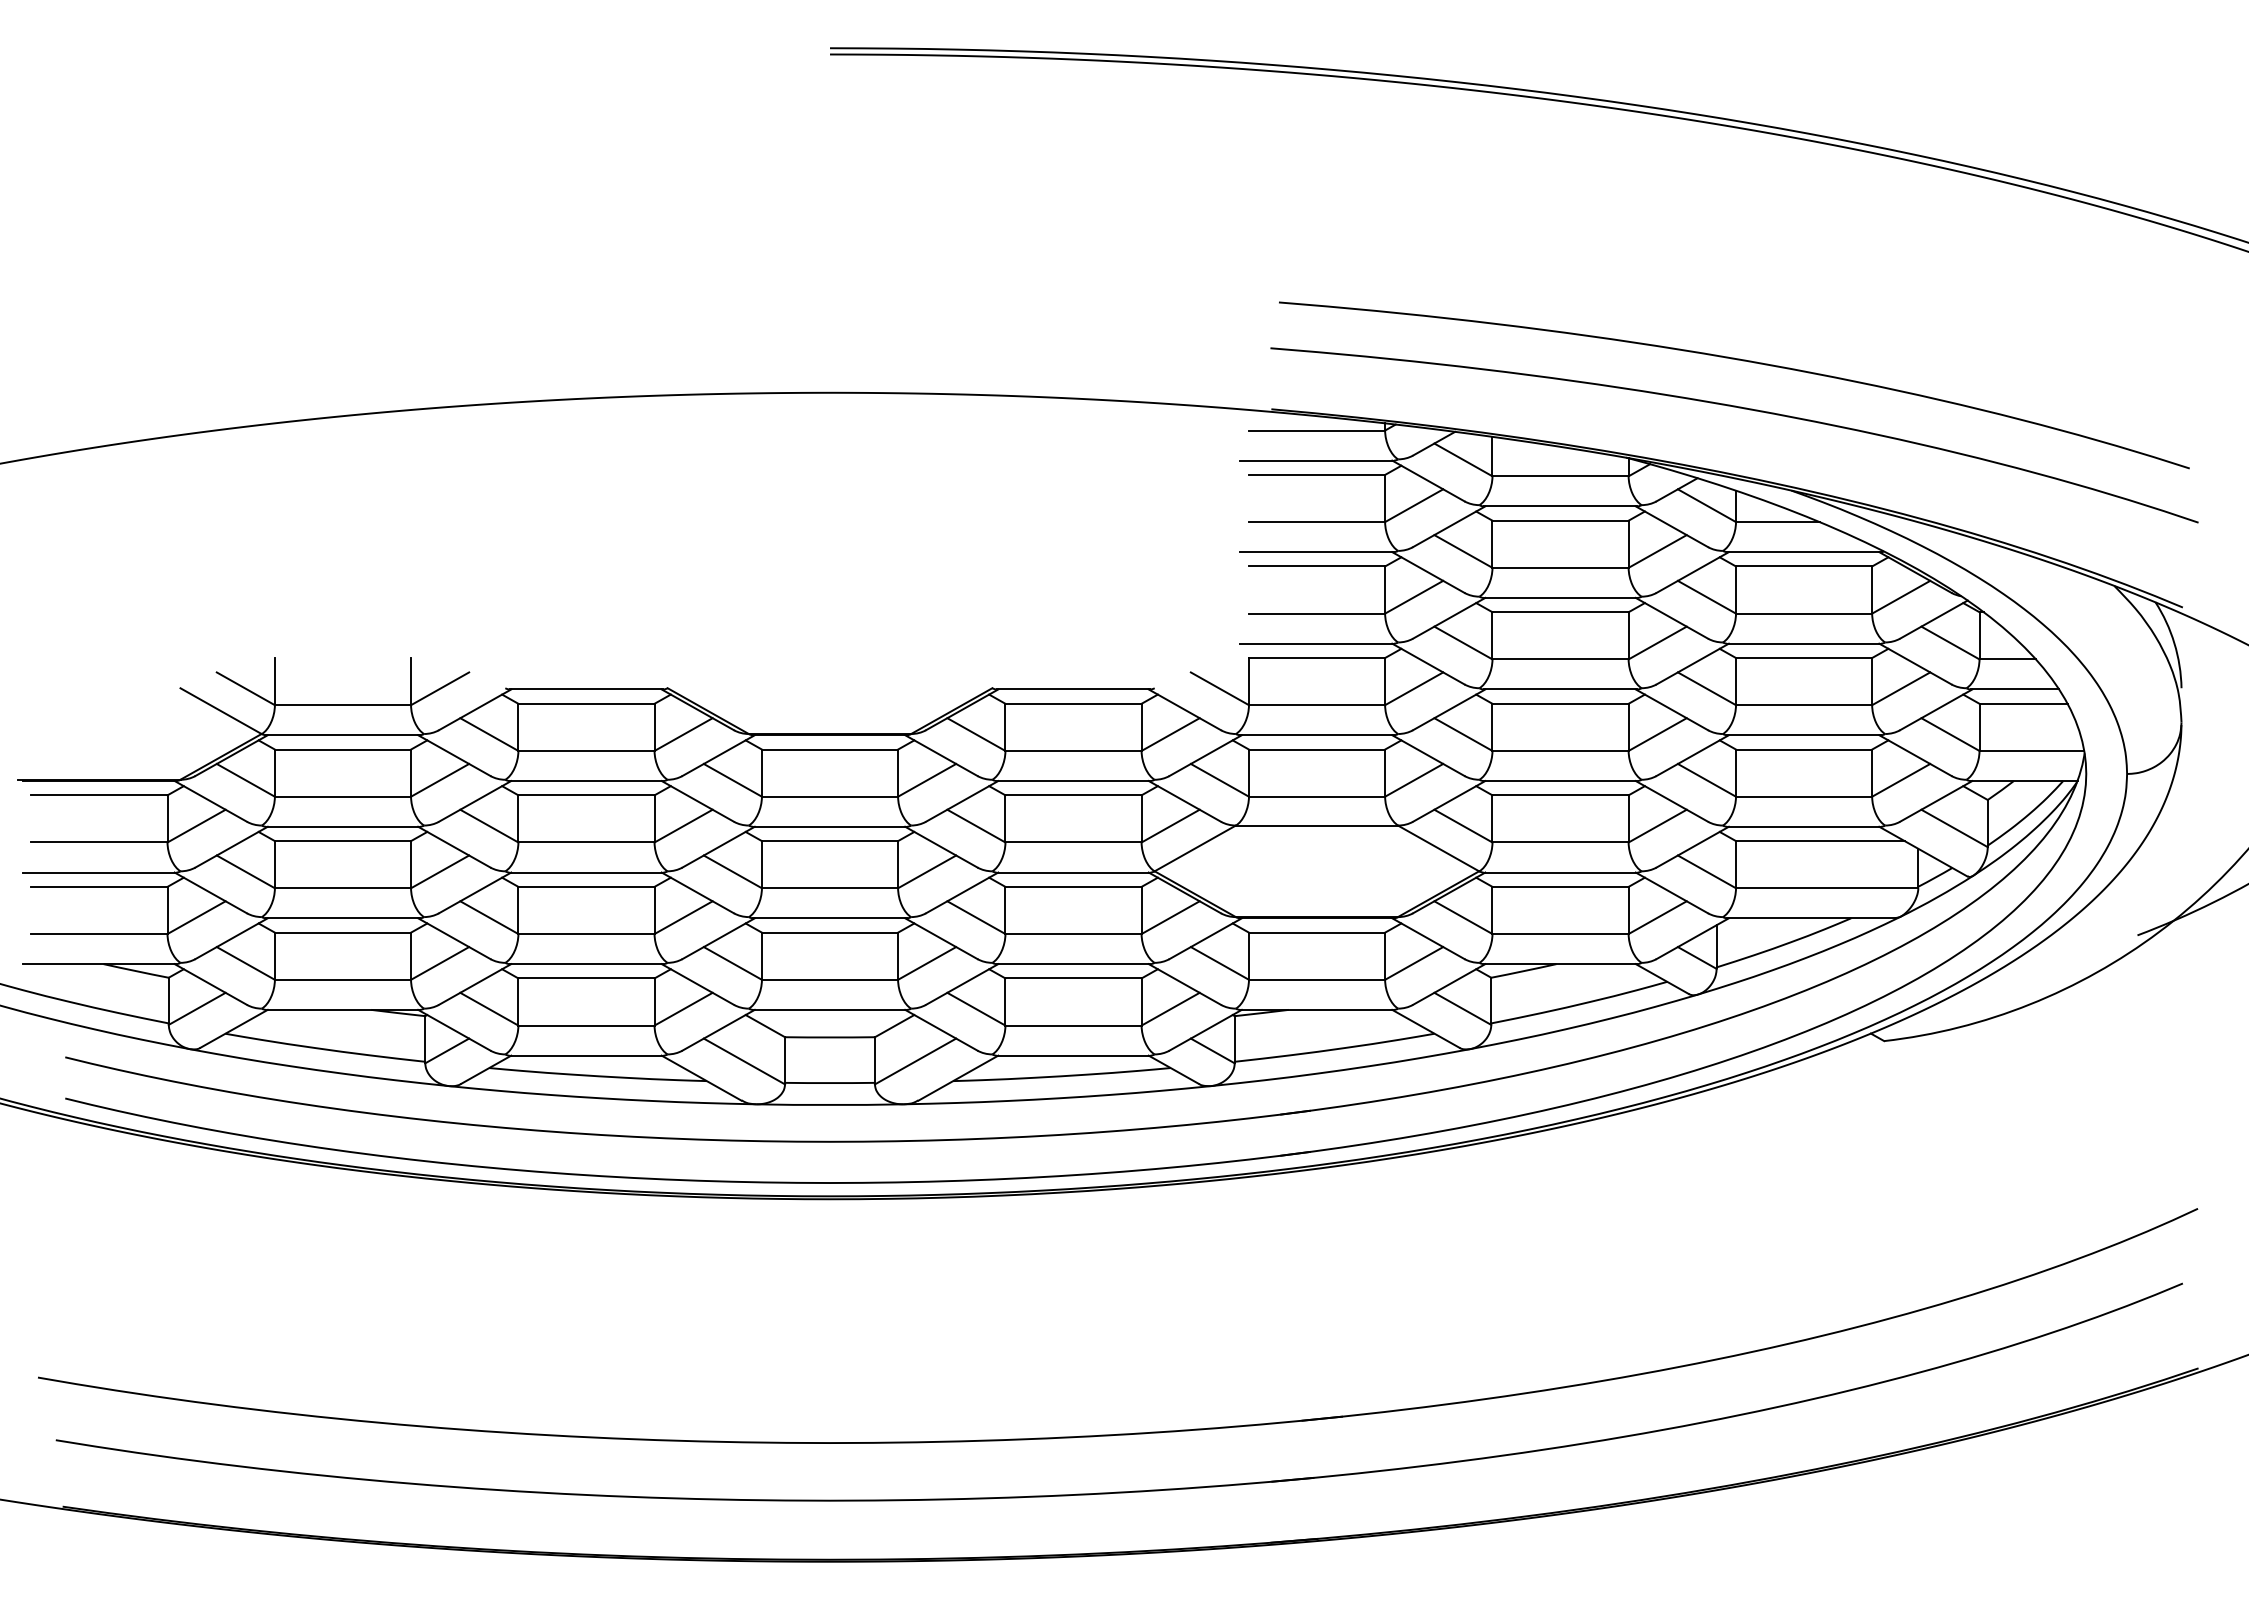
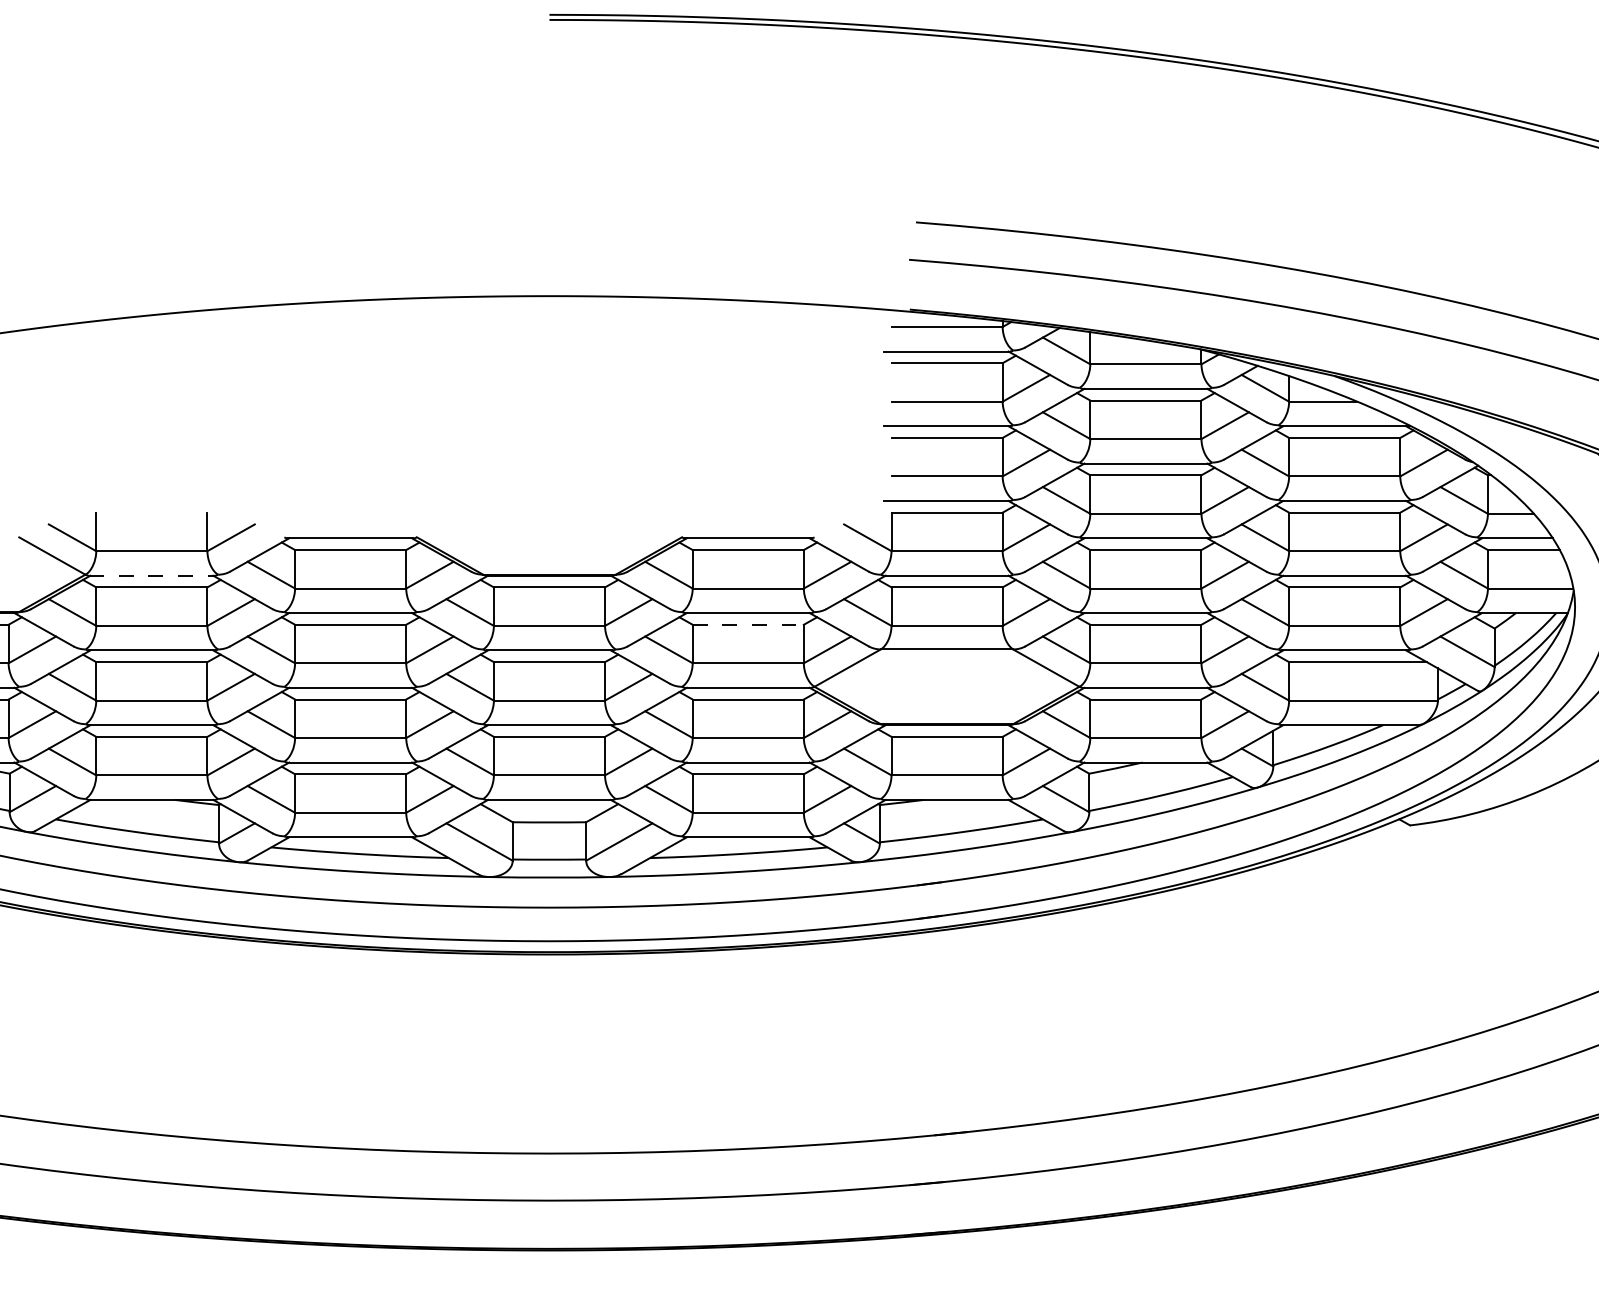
line: (342, 735) -> (151, 575), solid -> dashed
line: (1074, 795) -> (749, 624), solid -> dashed

